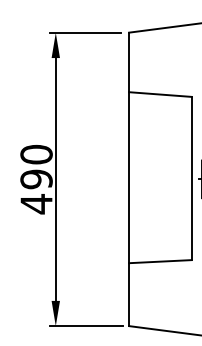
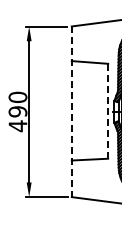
line: (192, 178) -> (108, 111), solid -> dashed
line: (128, 180) -> (71, 112), solid -> dashed

